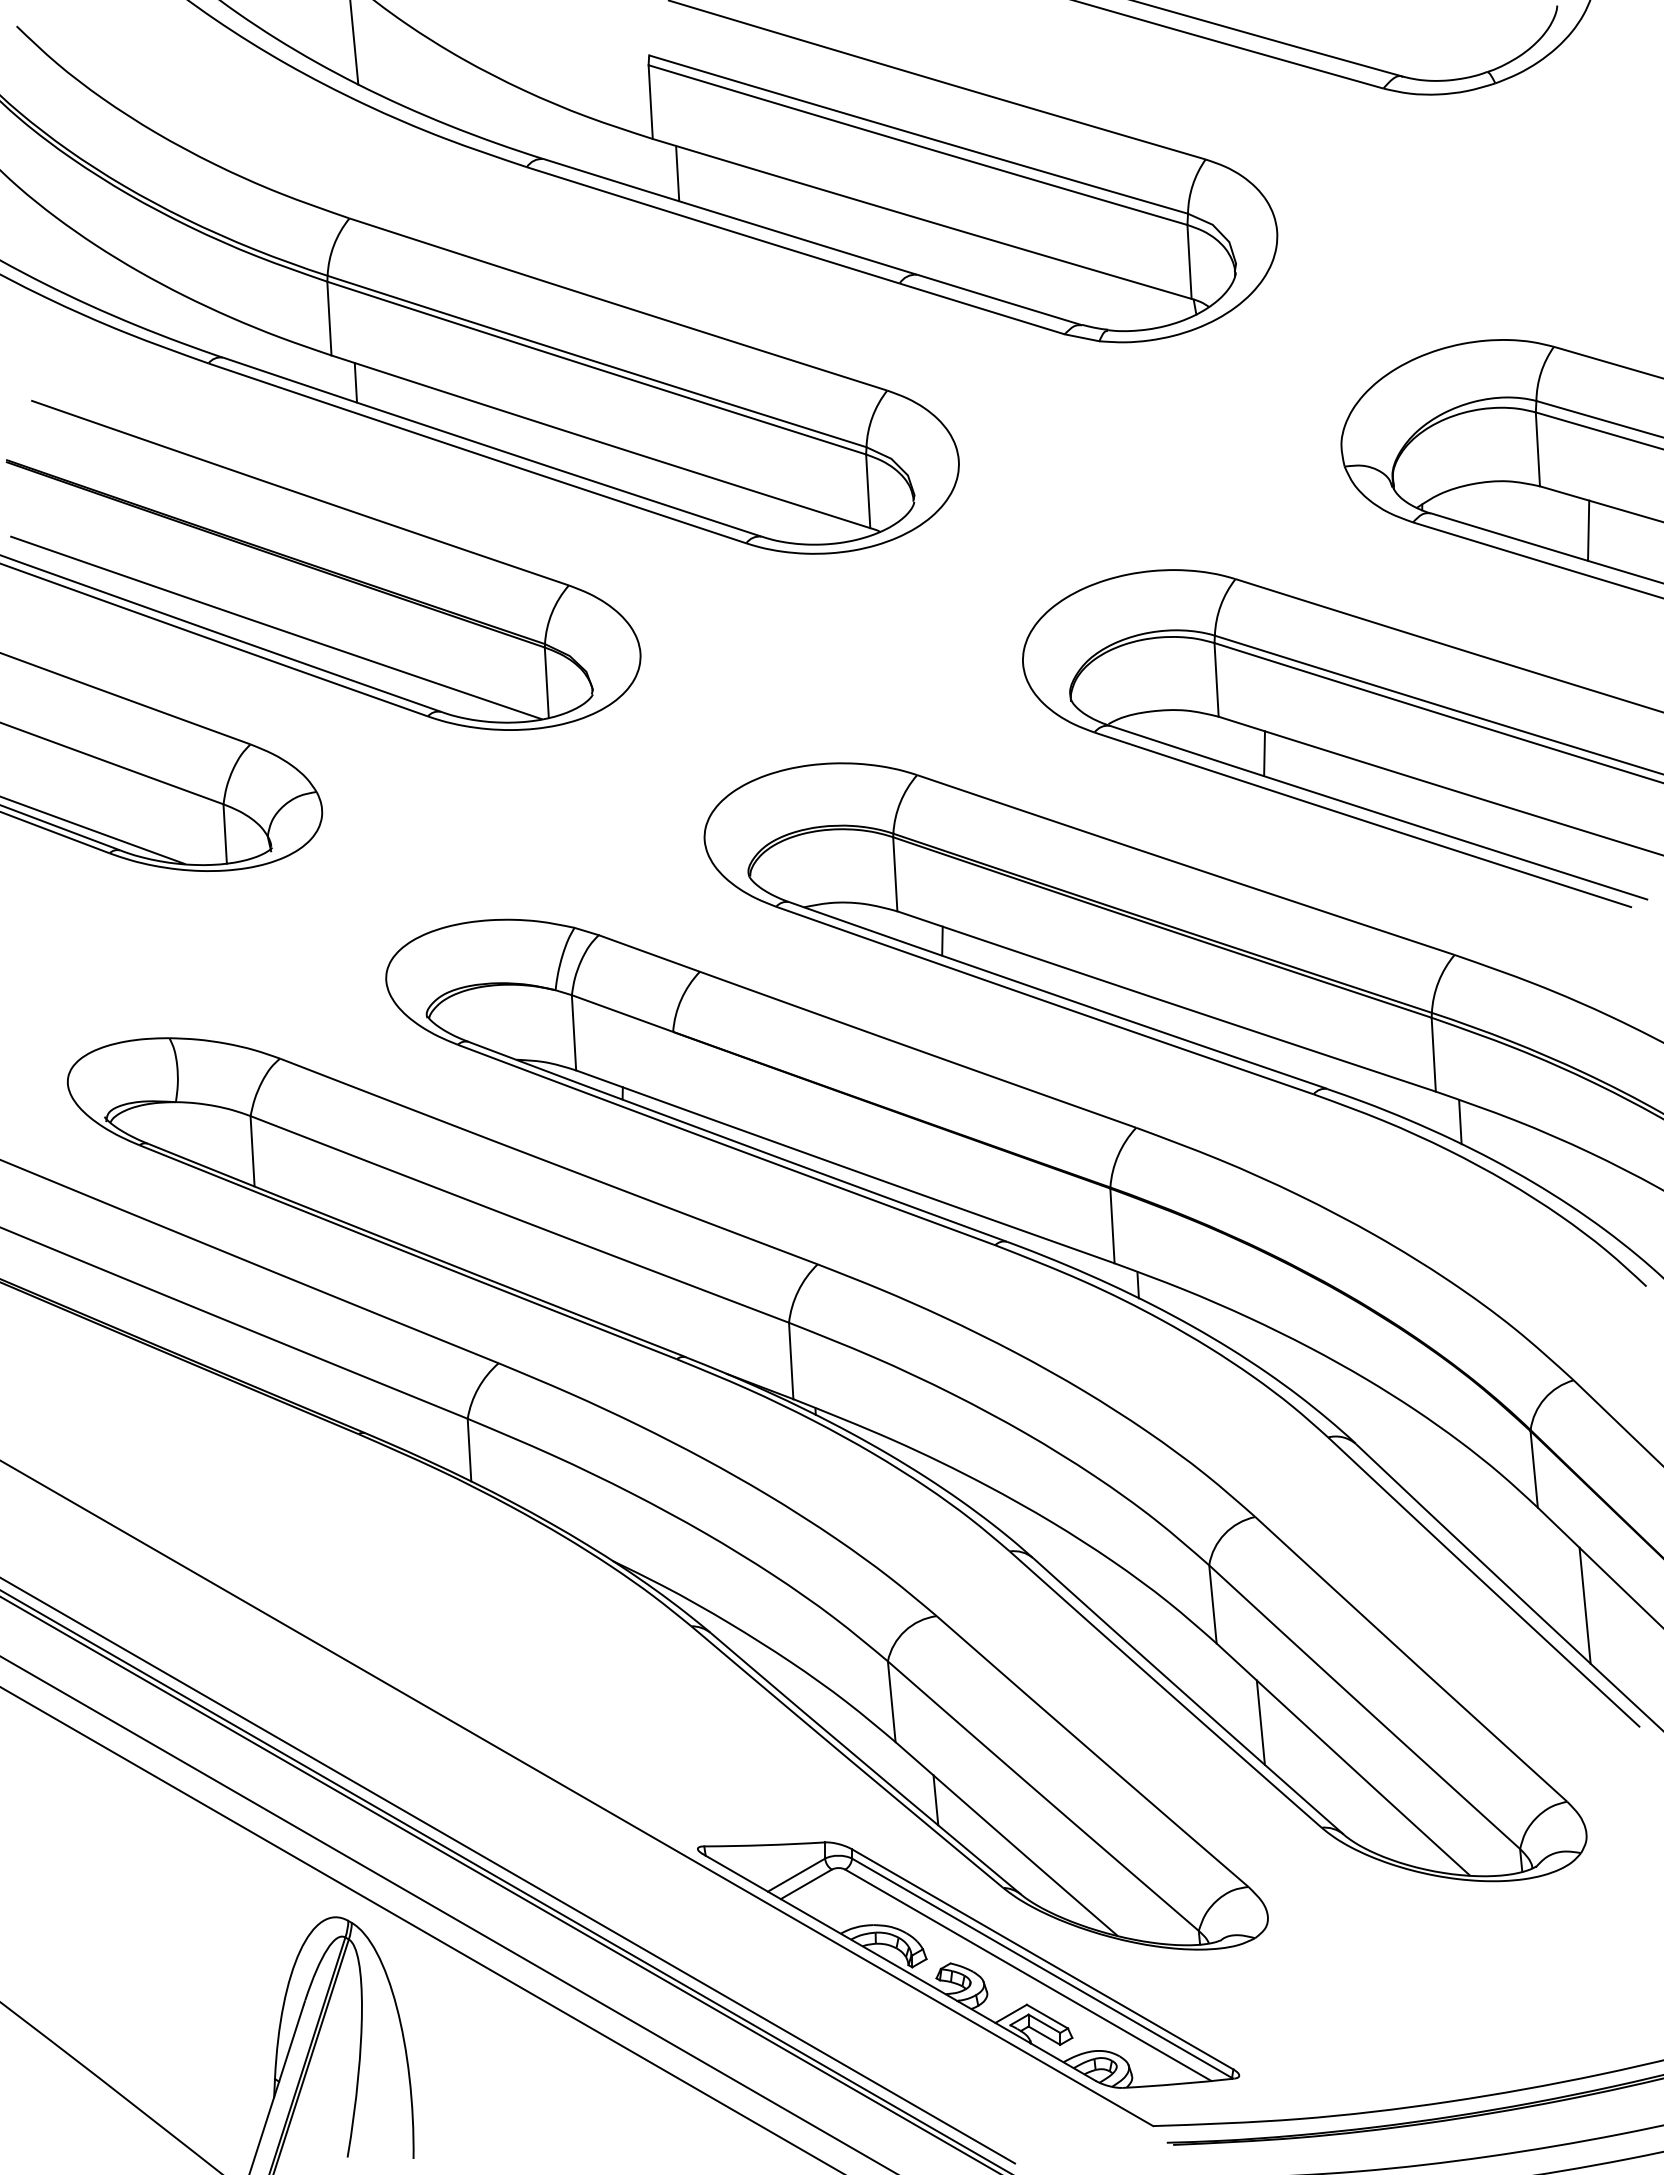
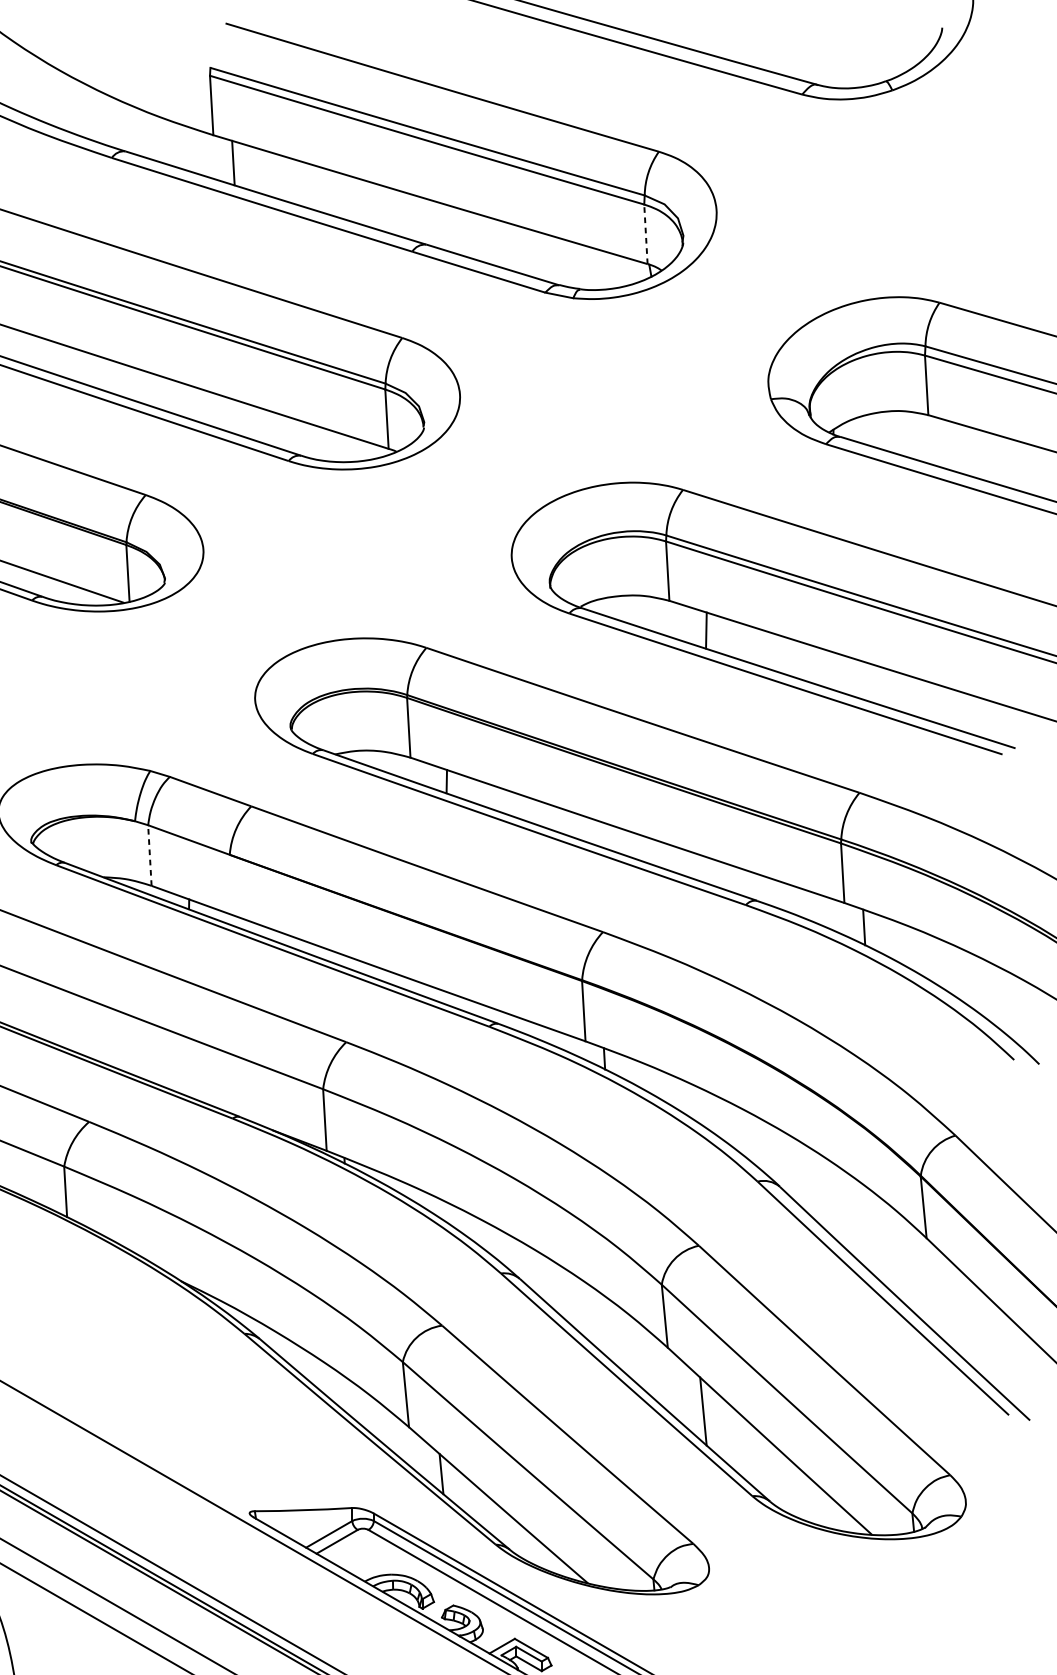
line: (1189, 261) -> (645, 233), solid -> dashed
line: (1588, 530) -> (967, 450), removed
line: (574, 1032) -> (150, 855), solid -> dashed
line: (1584, 1605) -> (964, 1317), removed

